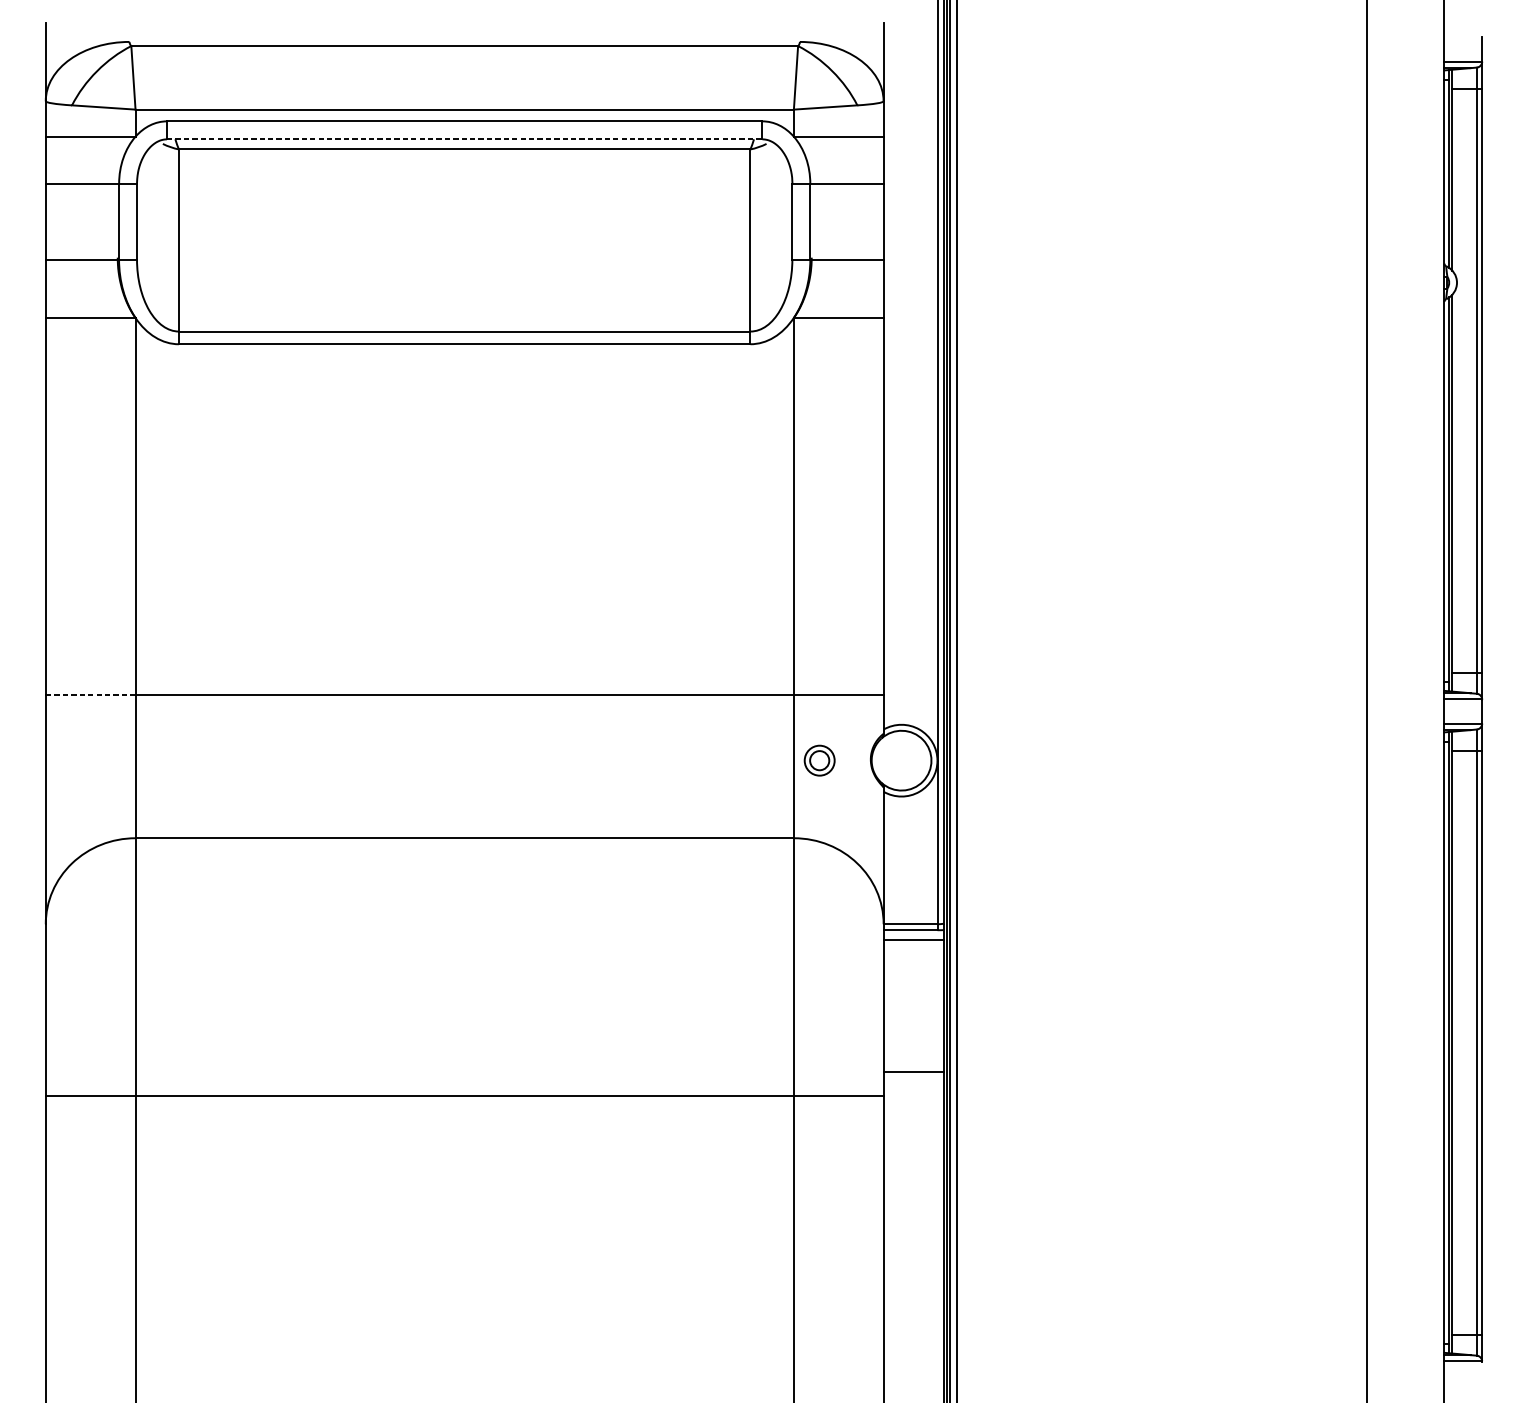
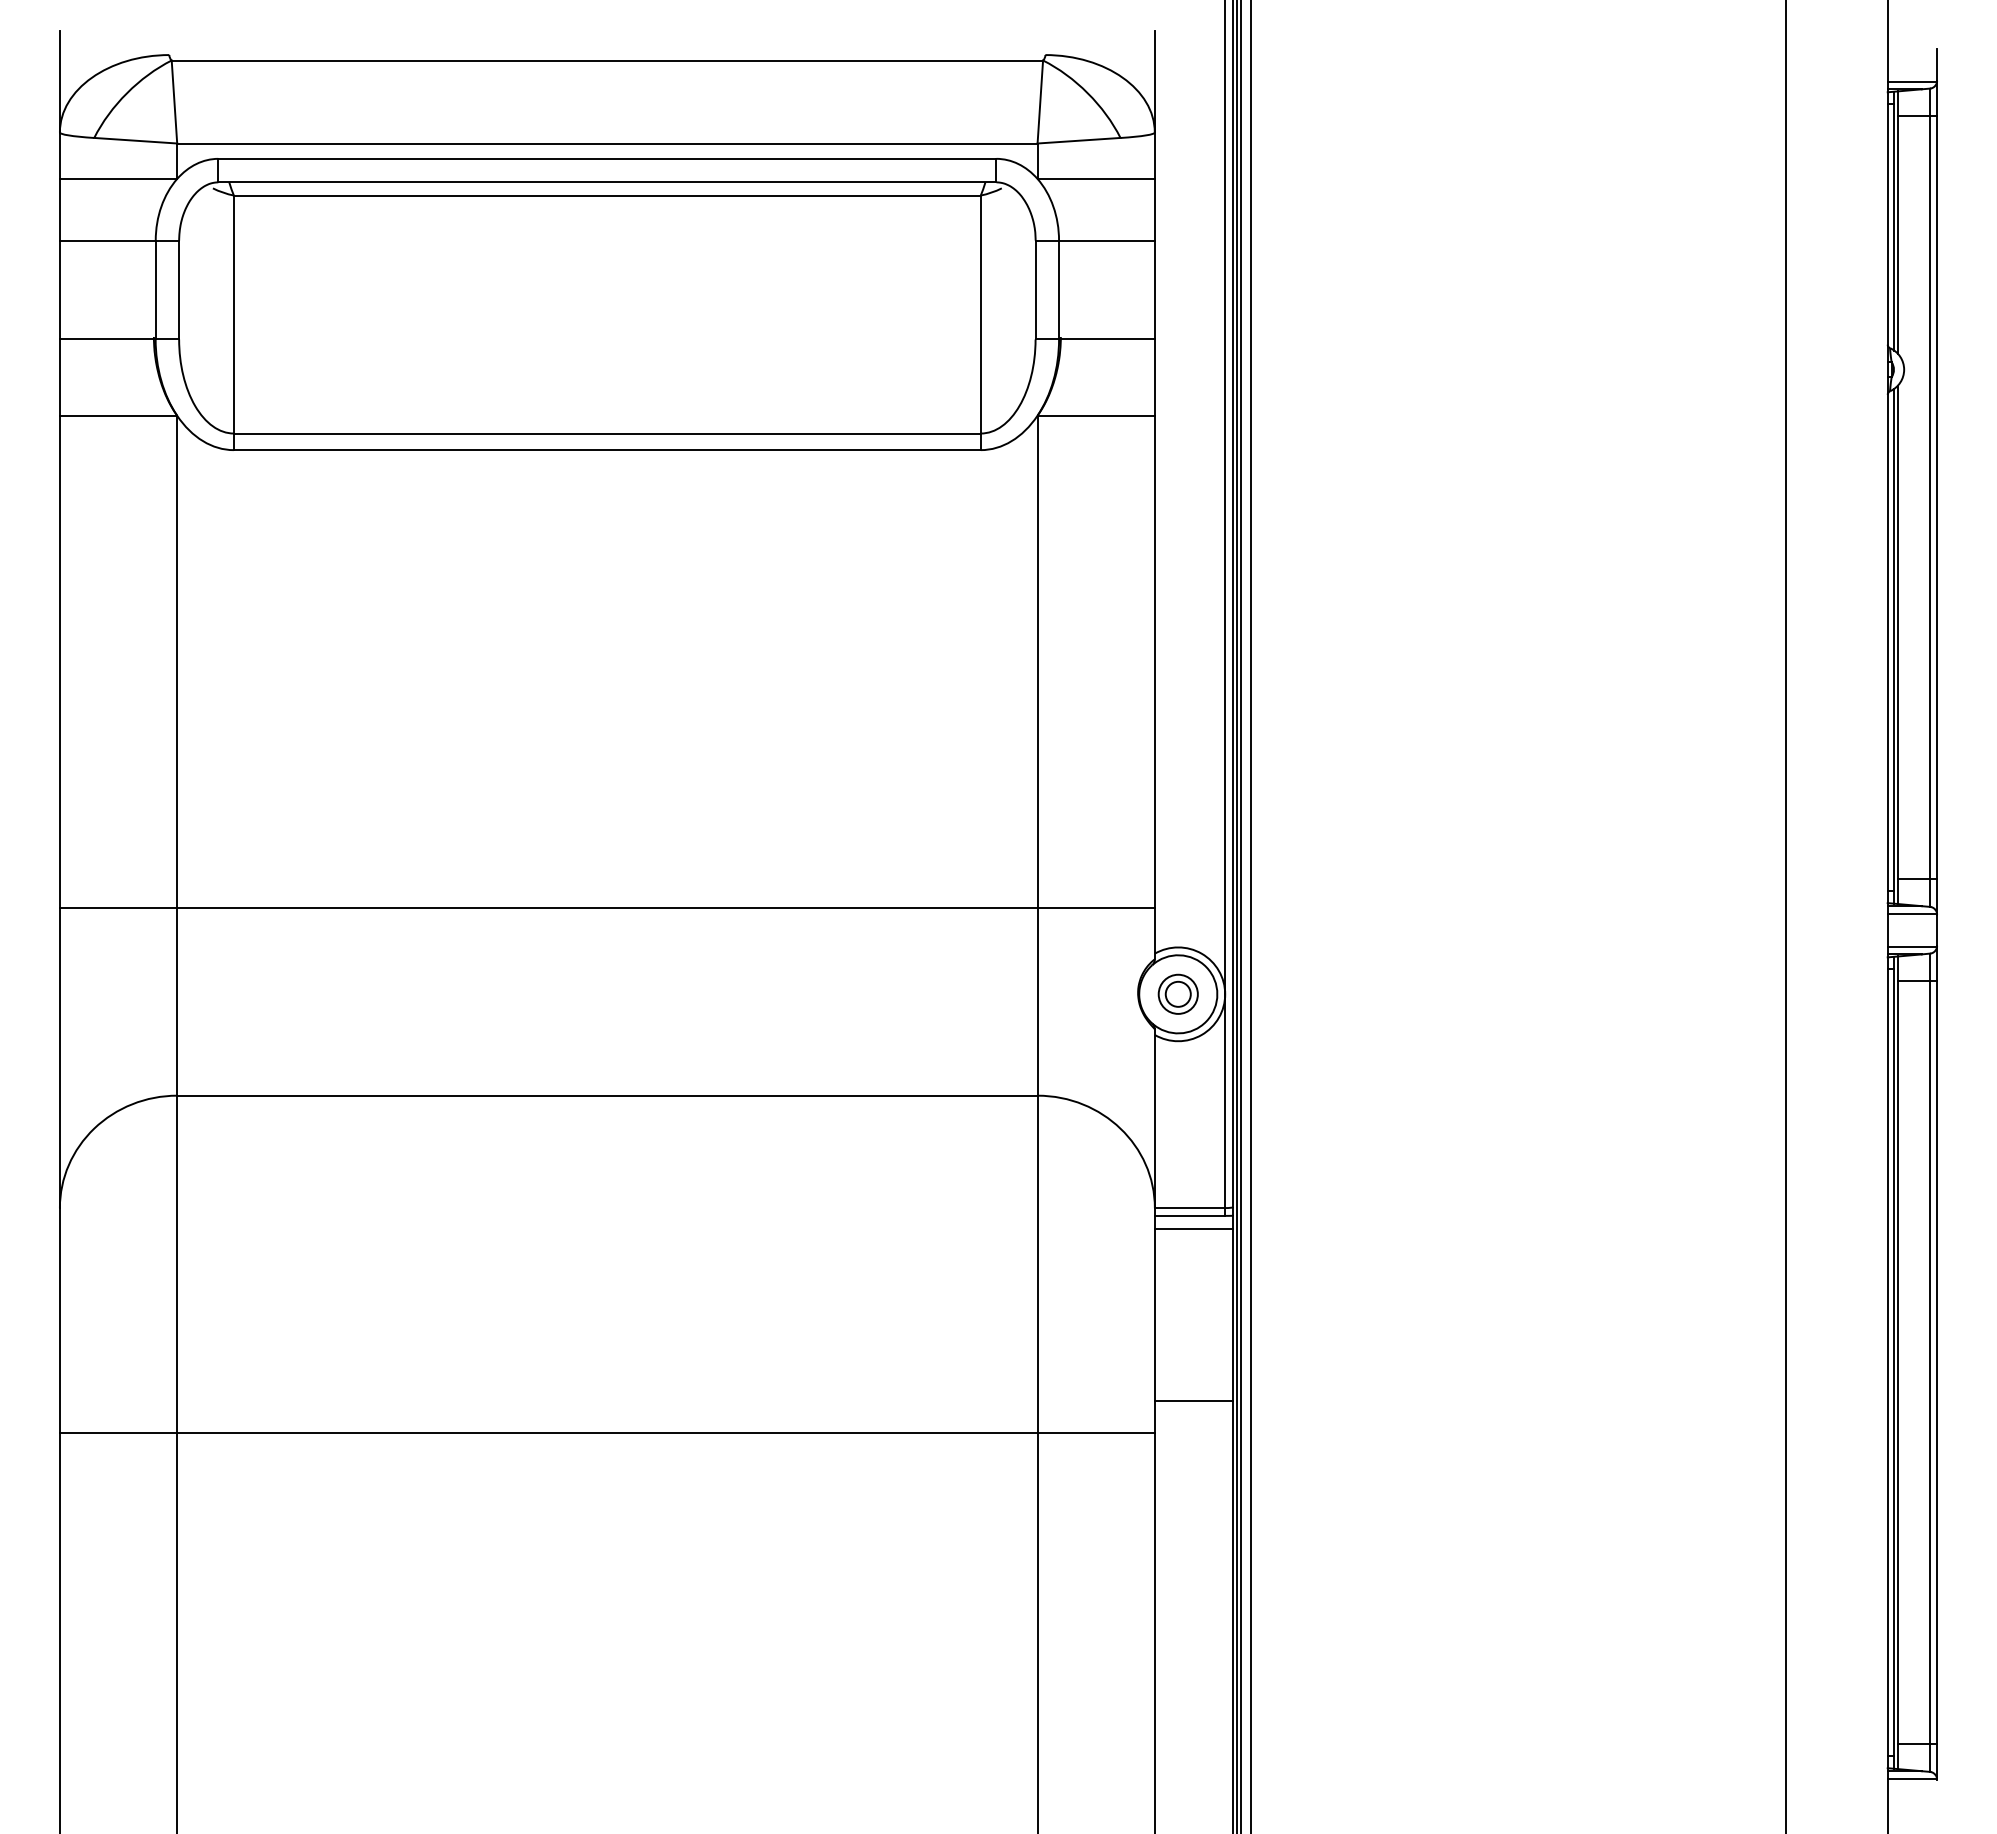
line: (464, 139) -> (607, 182), dashed -> solid
line: (90, 694) -> (118, 908), dashed -> solid
part: (819, 760) -> (1177, 993), moved

